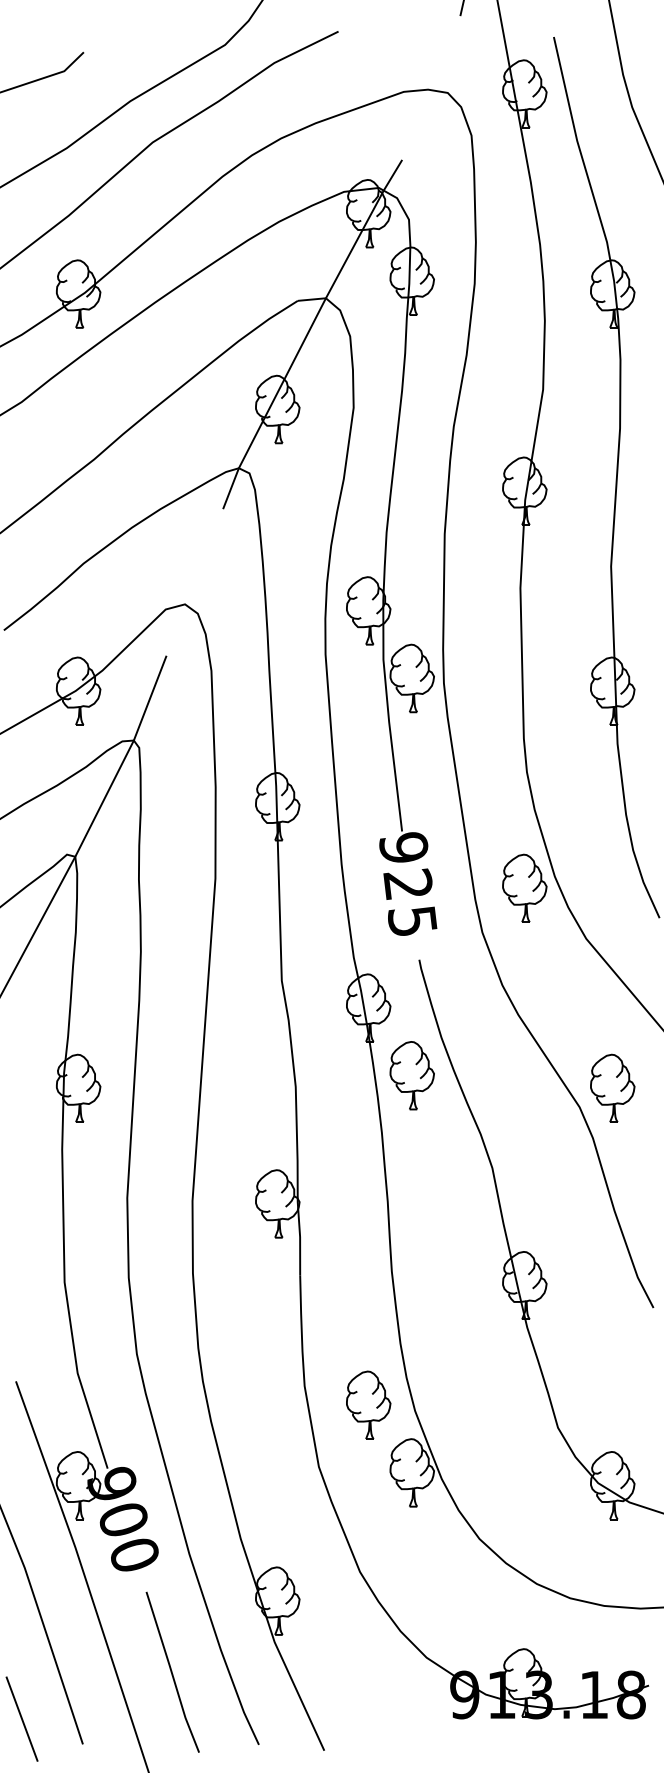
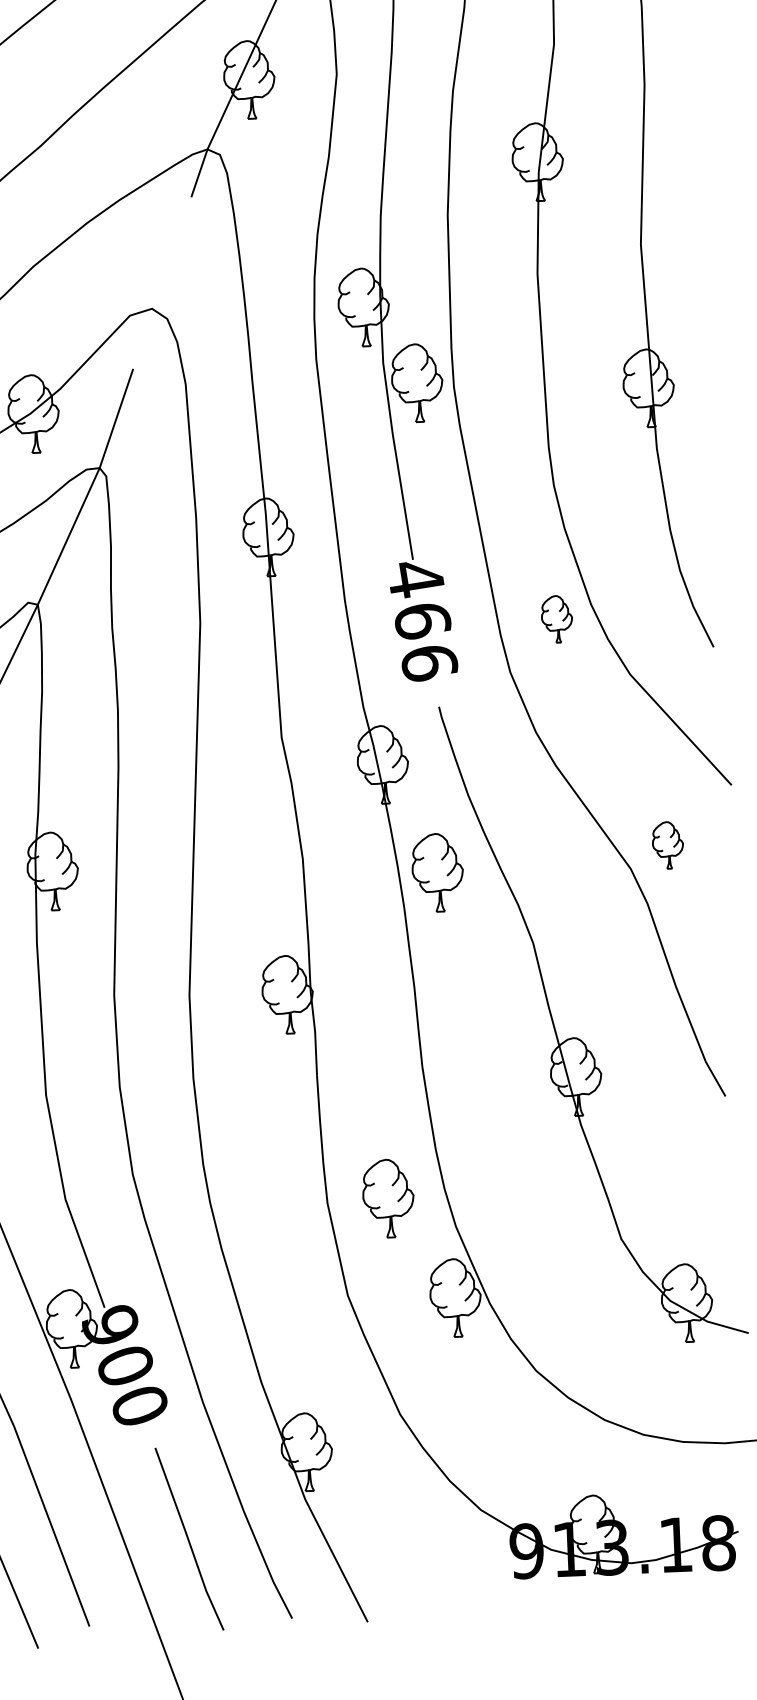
text: (408, 884) -> (422, 620), 925 -> 466
part: (524, 887) -> (556, 618), size x0.6
part: (411, 1075) -> (436, 872), moved
part: (612, 1087) -> (667, 844), size x0.6
part: (368, 1404) -> (388, 1197), moved

